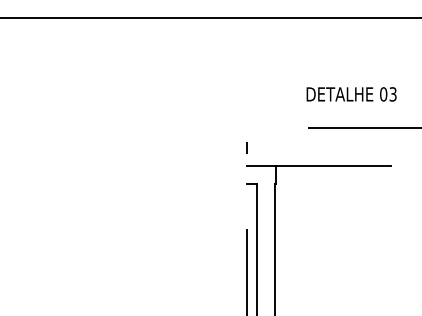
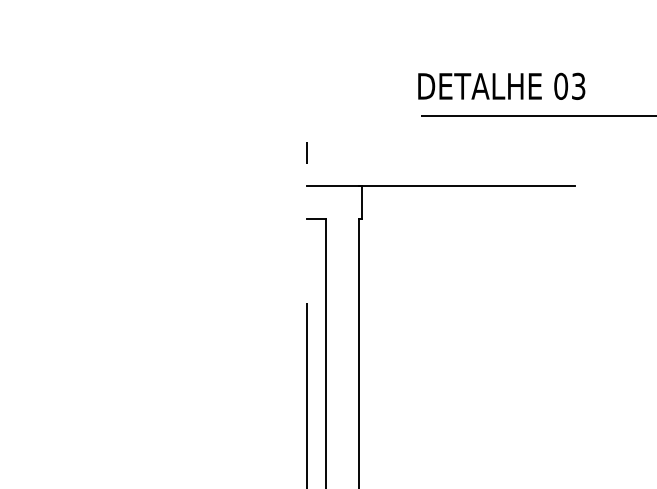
text: (351, 94) -> (501, 86), moved

